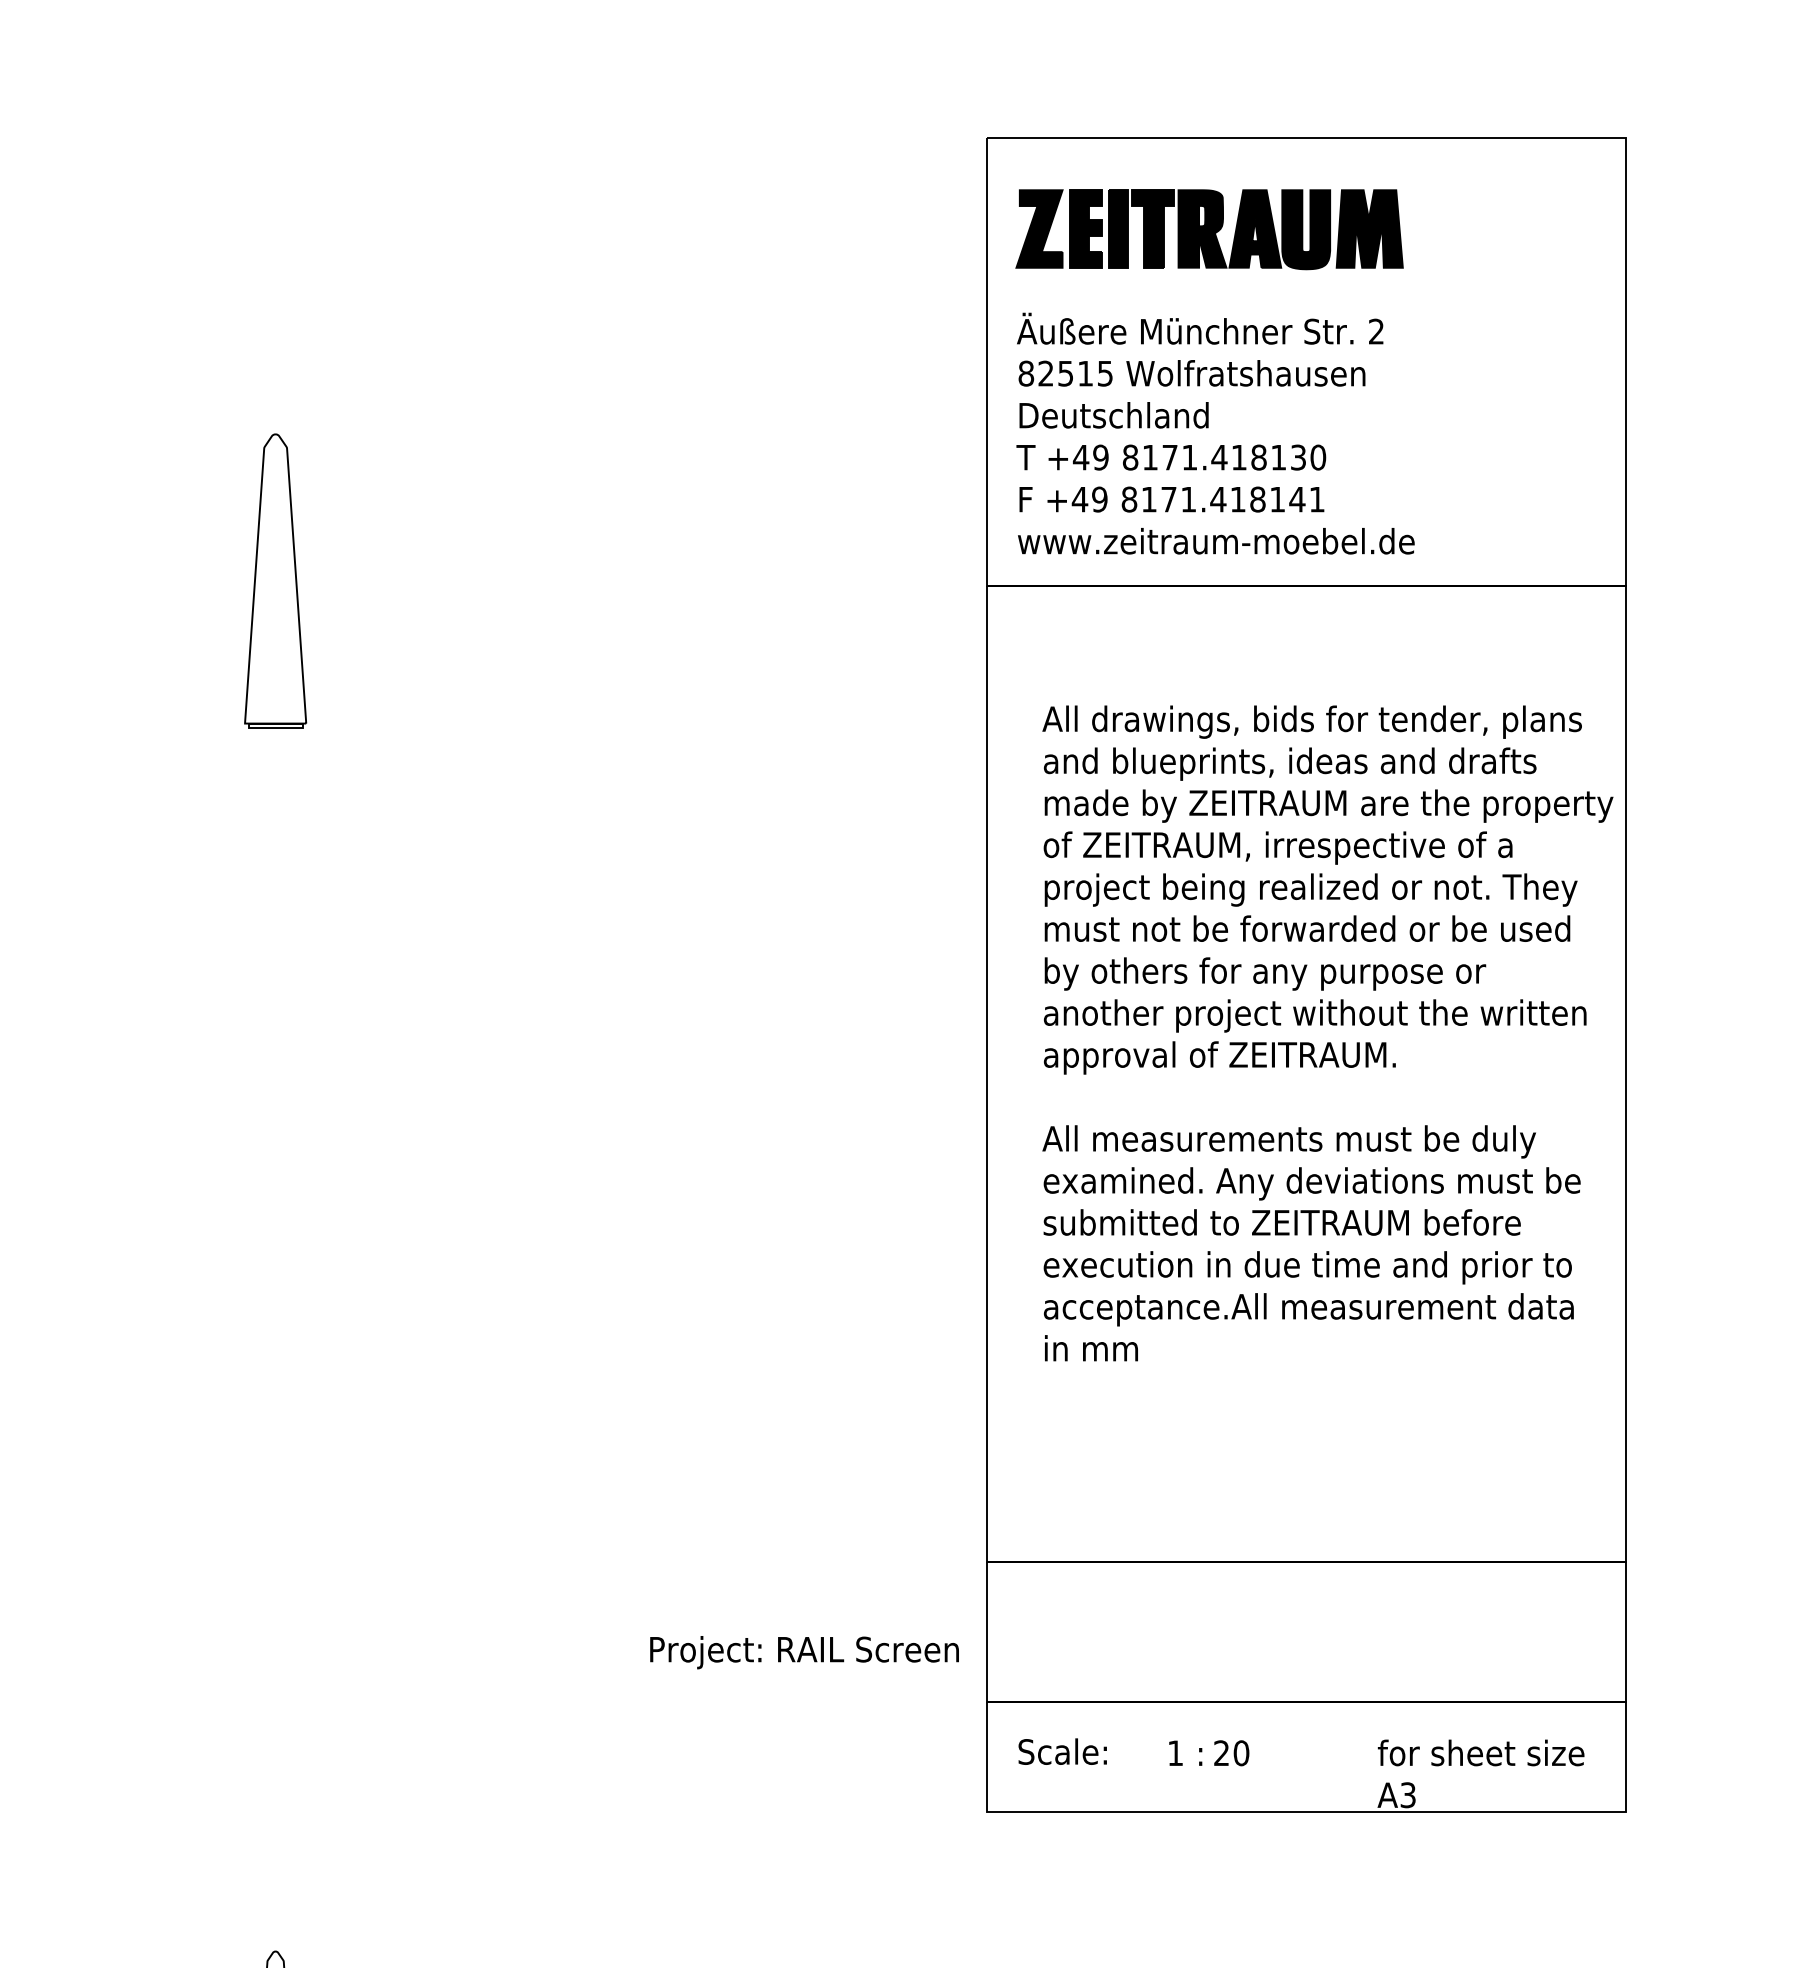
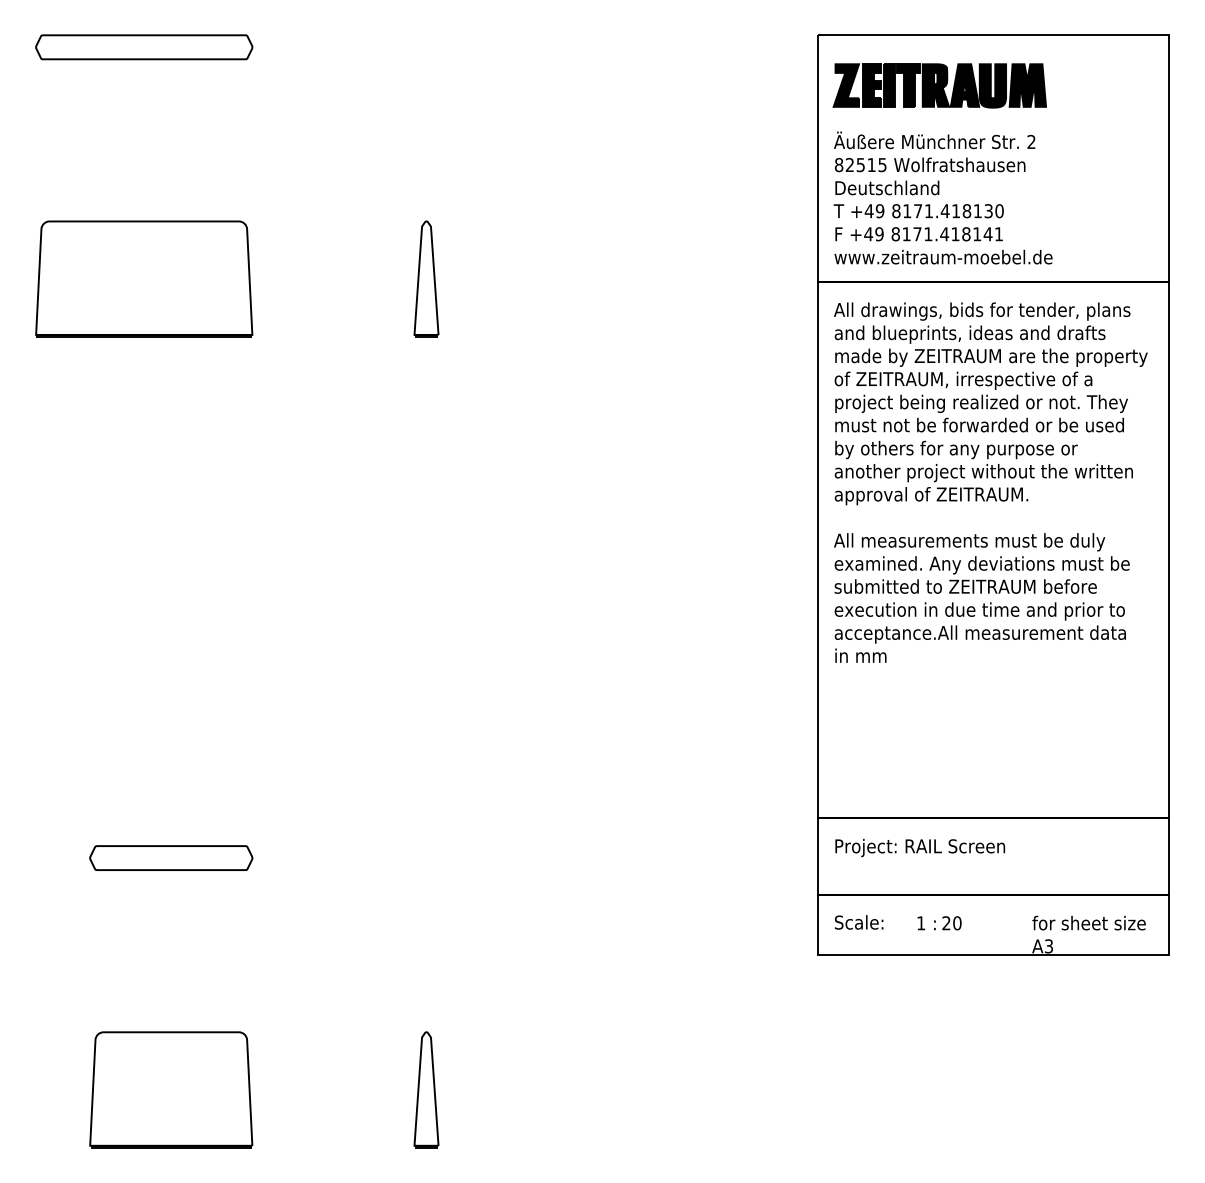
part: (275, 580) -> (426, 278), size x0.71
text: (1327, 1033) -> (990, 482), moved
text: (805, 1651) -> (920, 847), moved

